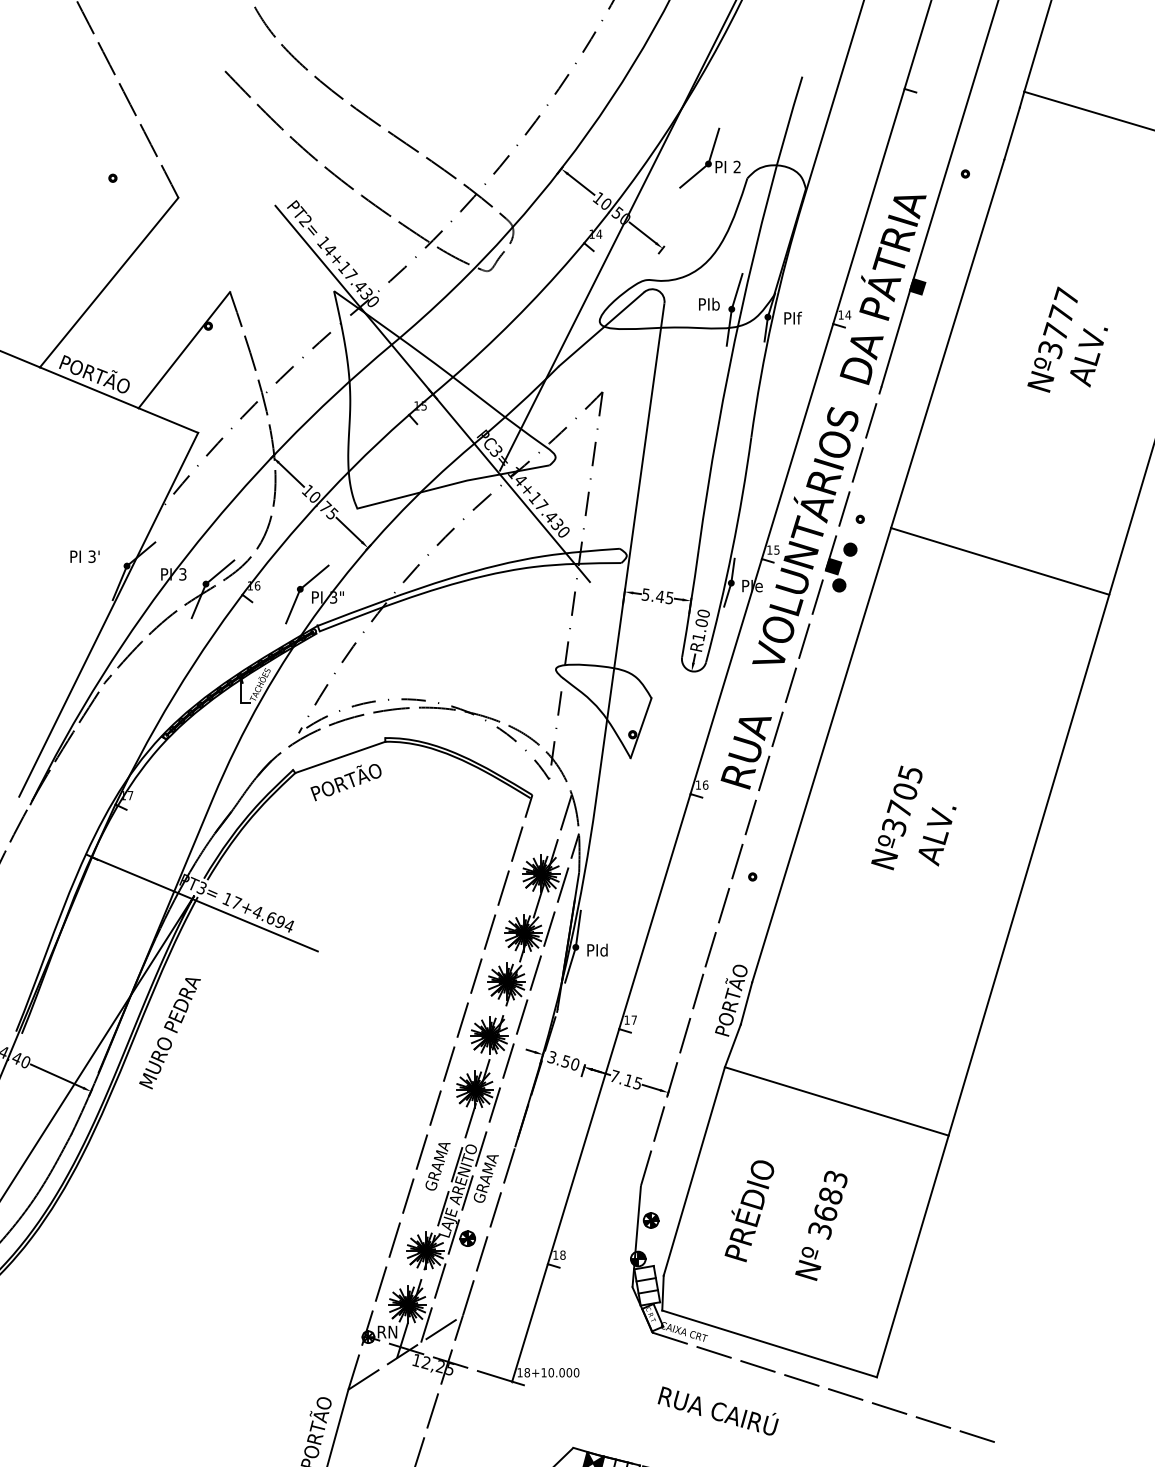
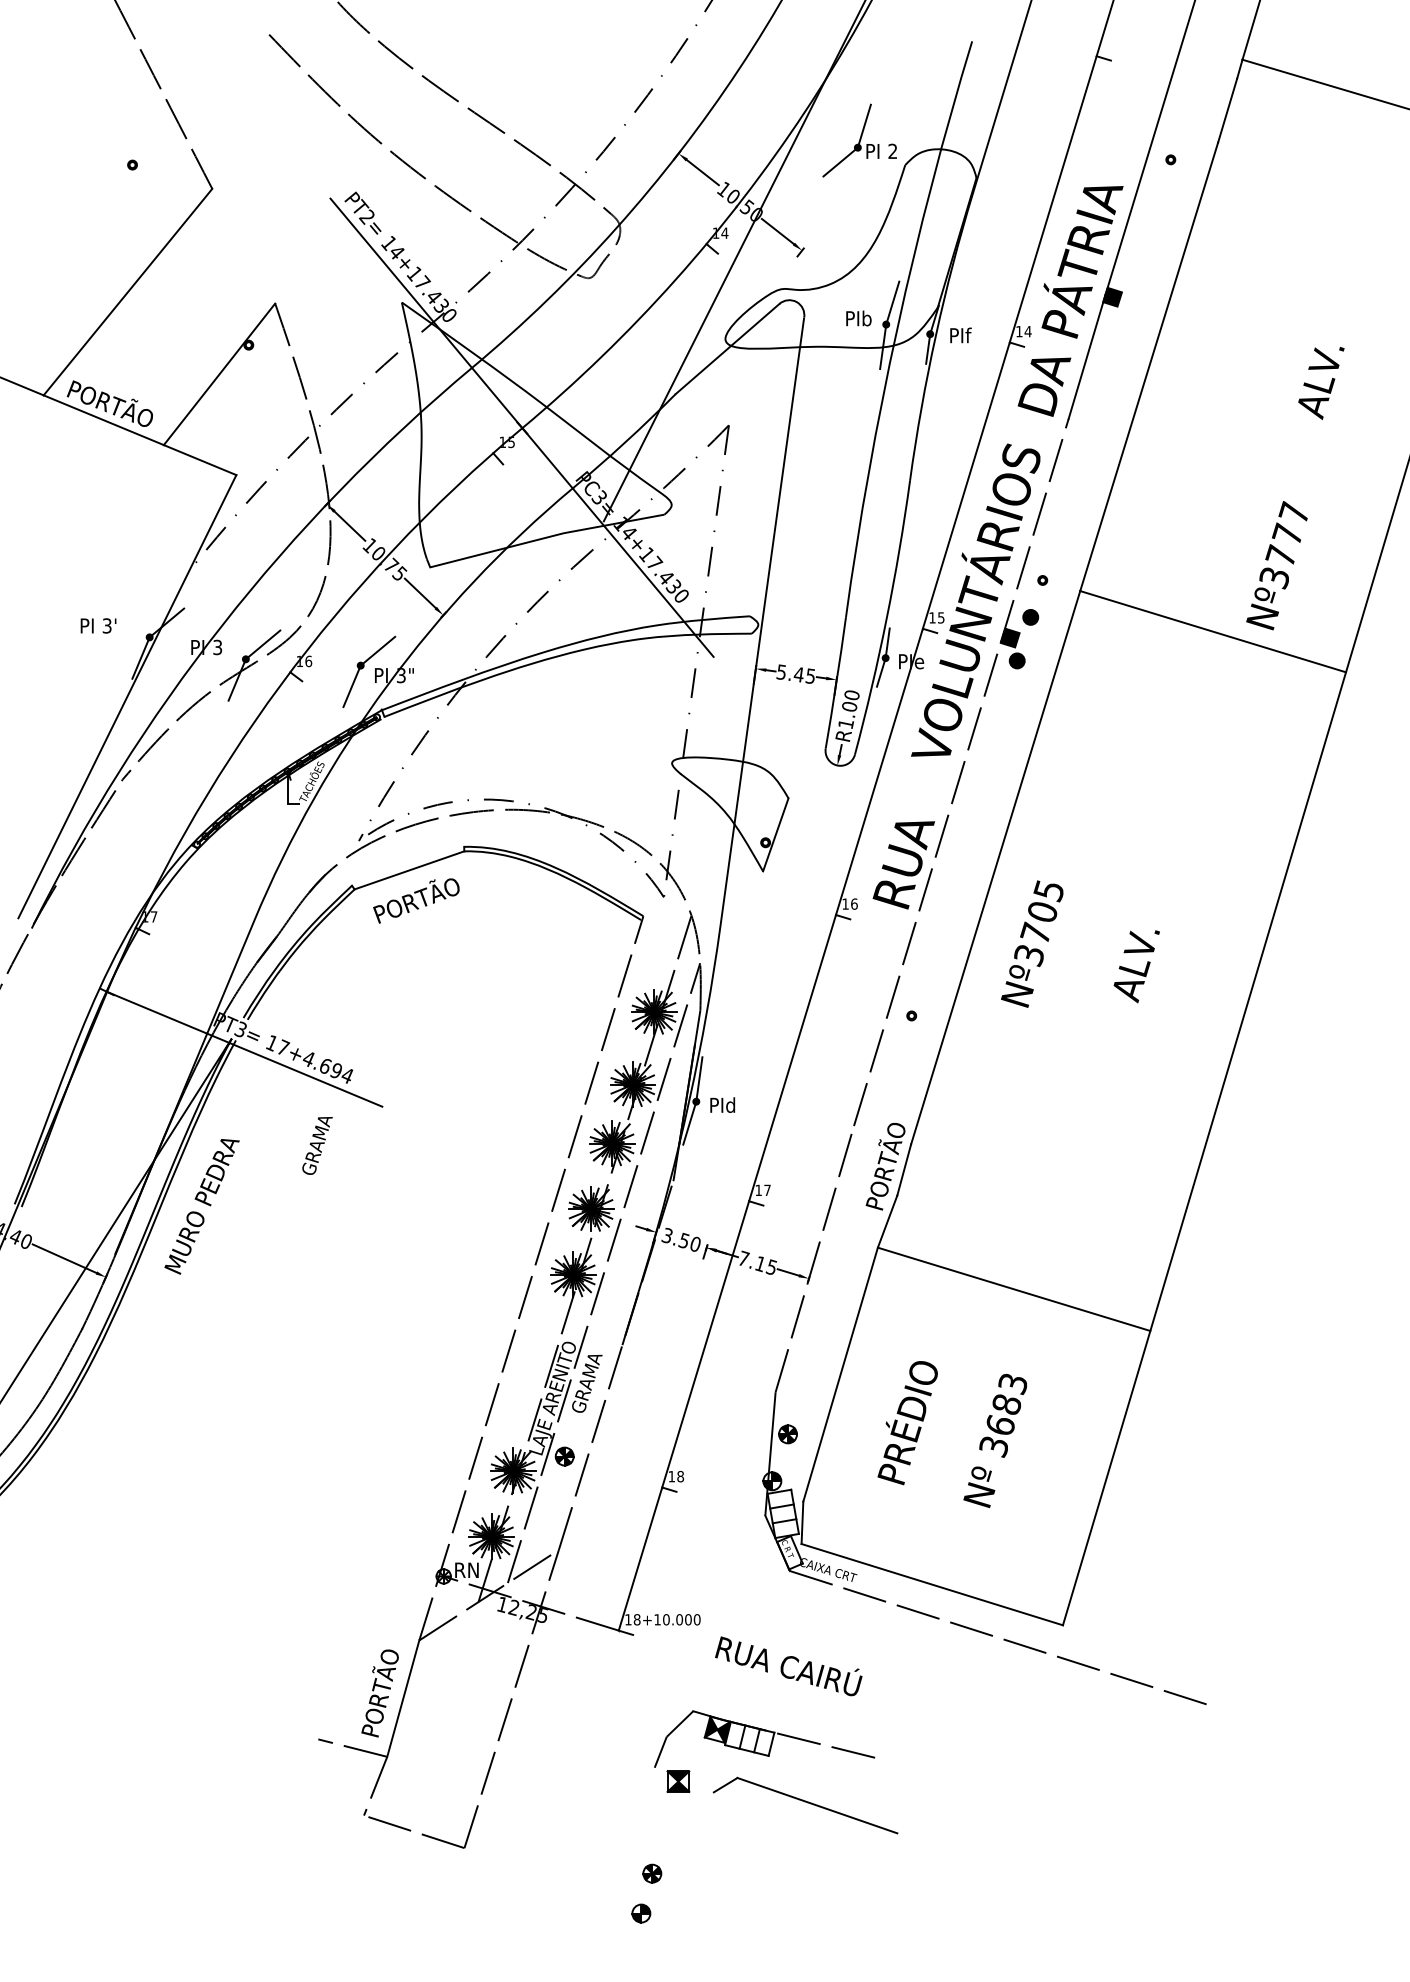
text: (1052, 339) -> (1276, 565), moved
text: (897, 817) -> (1032, 943), moved
text: (438, 1166) -> (317, 1145), moved
text: (718, 1411) -> (788, 1666), moved

